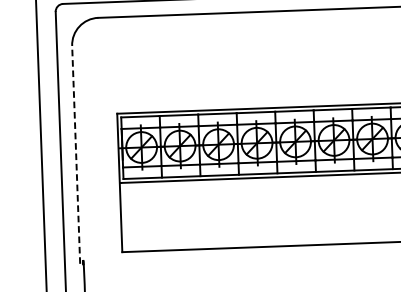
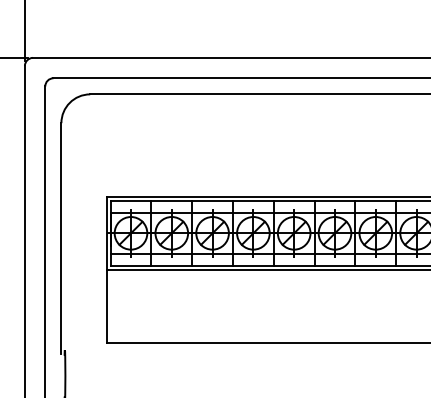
line: (76, 154) -> (61, 238), dashed -> solid

